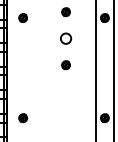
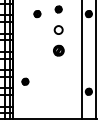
part: (23, 18) -> (37, 14), moved
part: (65, 64) -> (58, 50), size x1.6
part: (23, 117) -> (25, 81), moved

